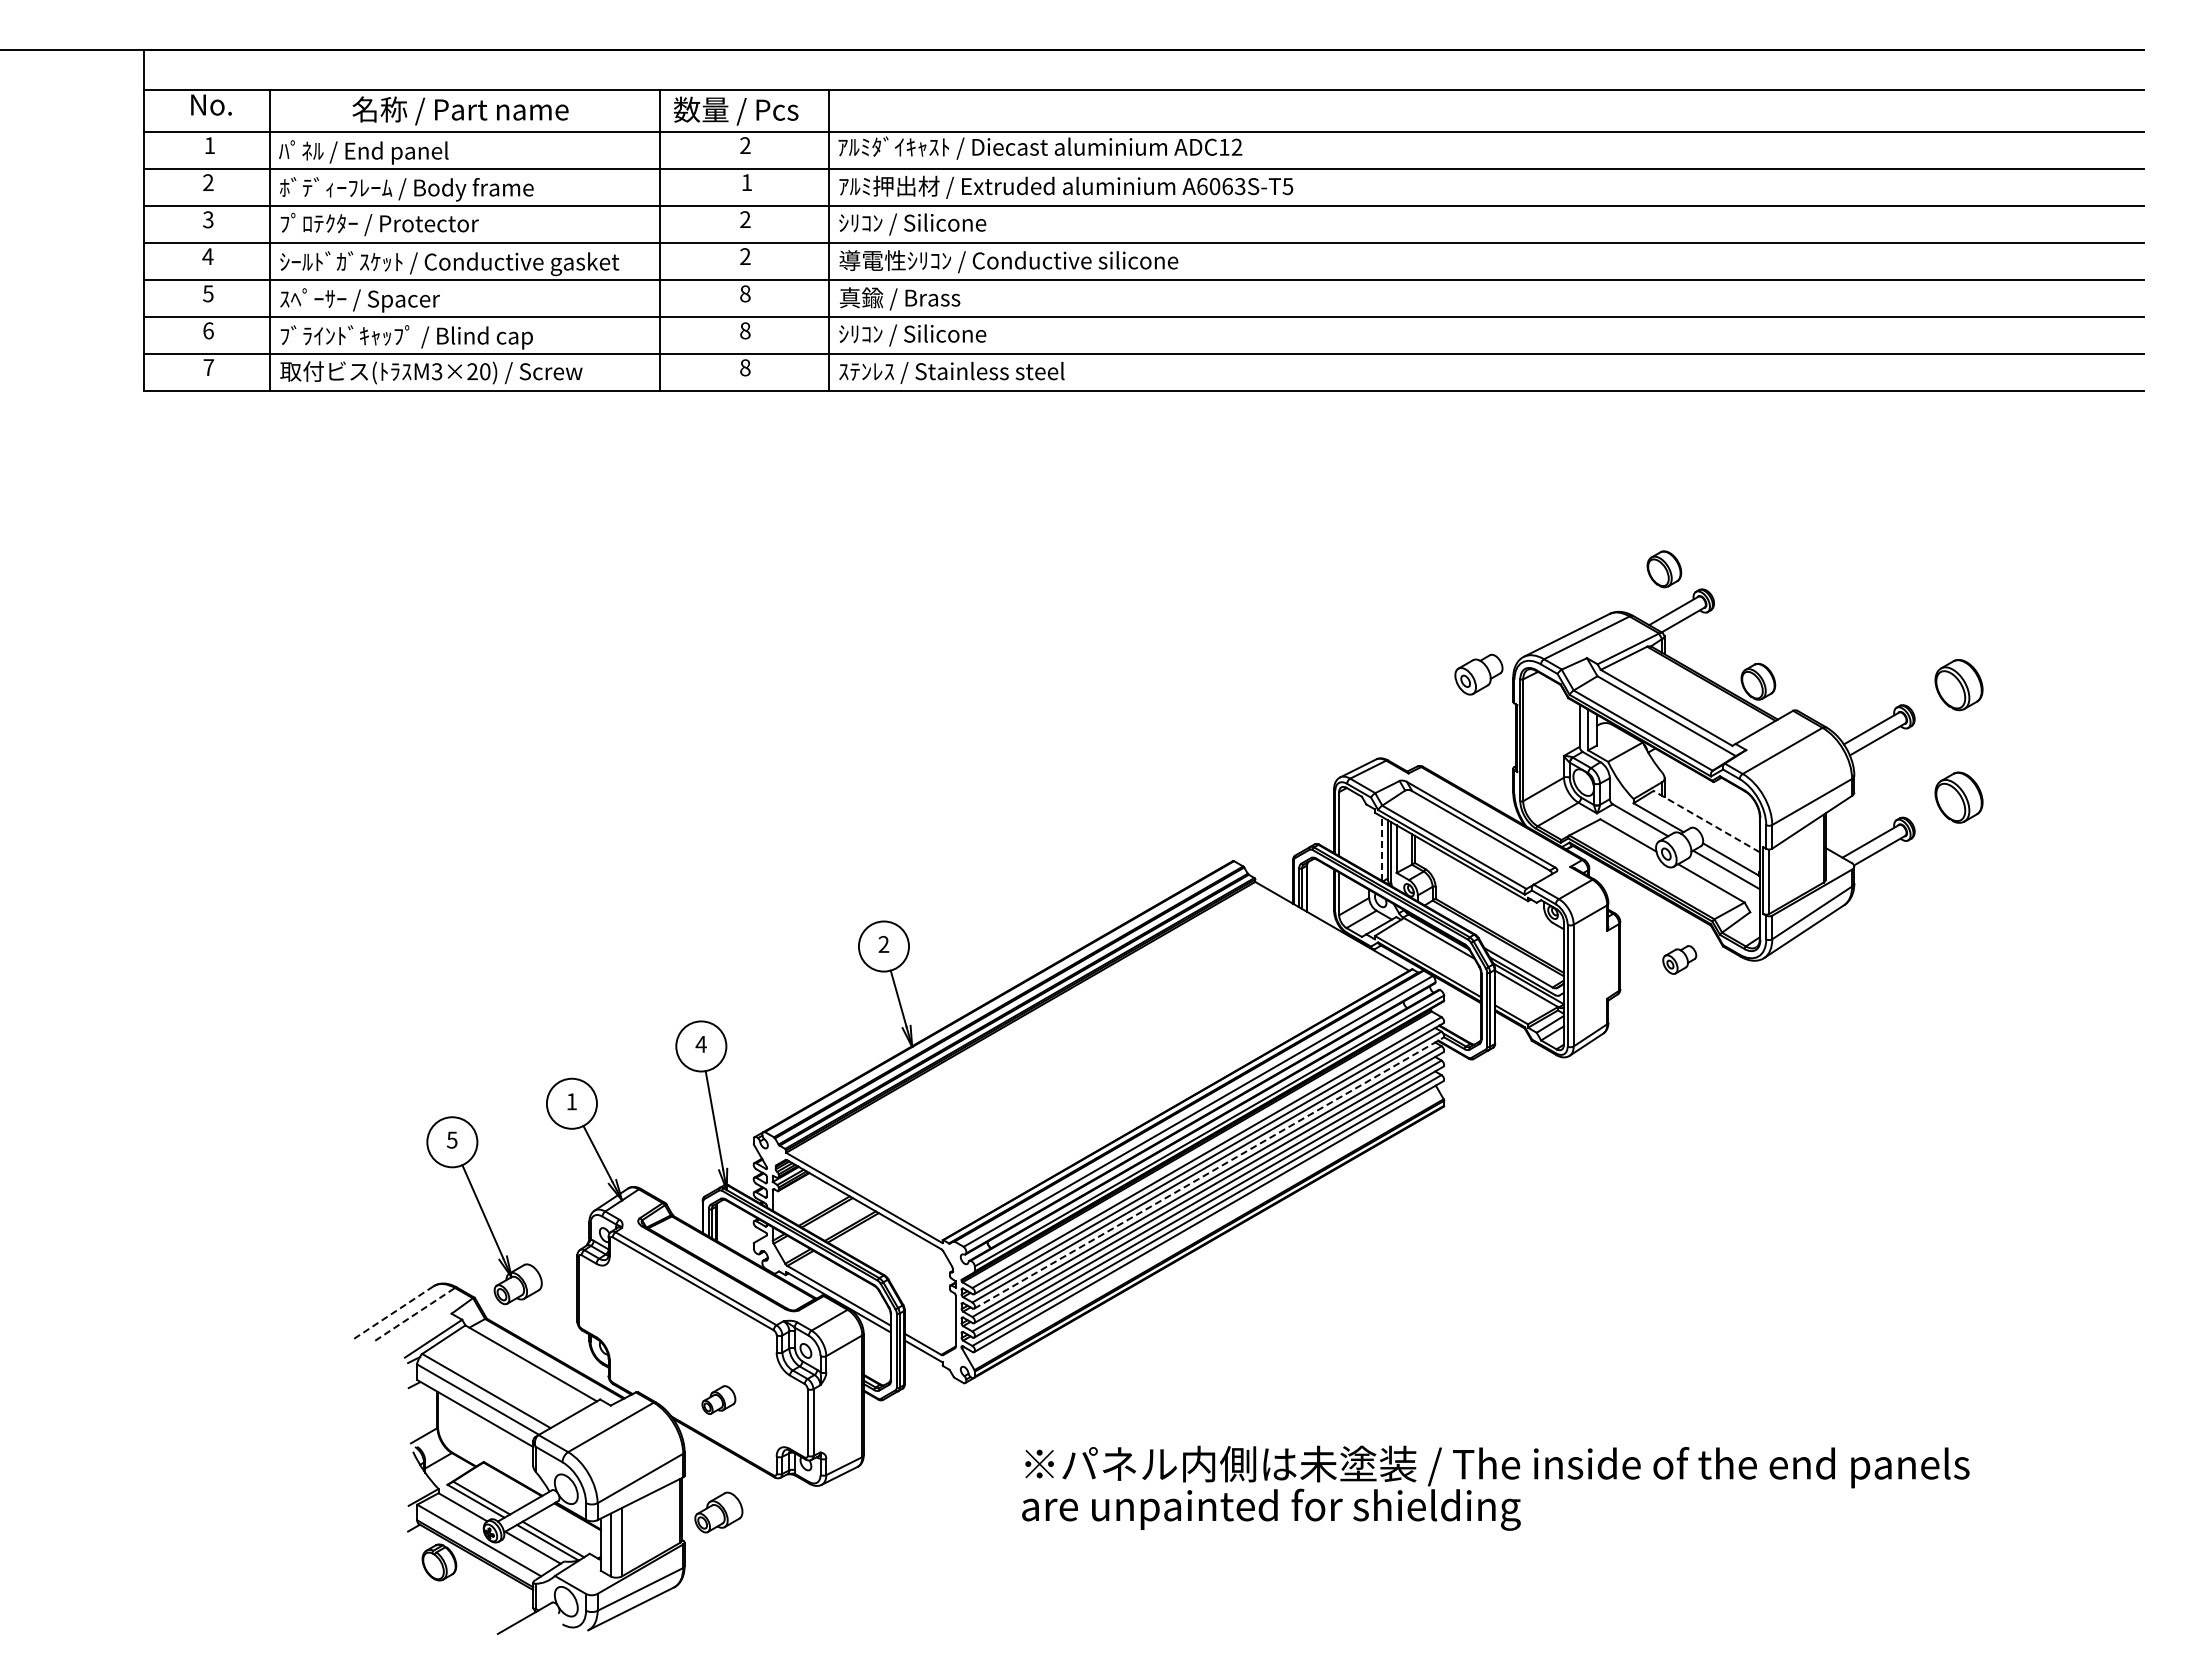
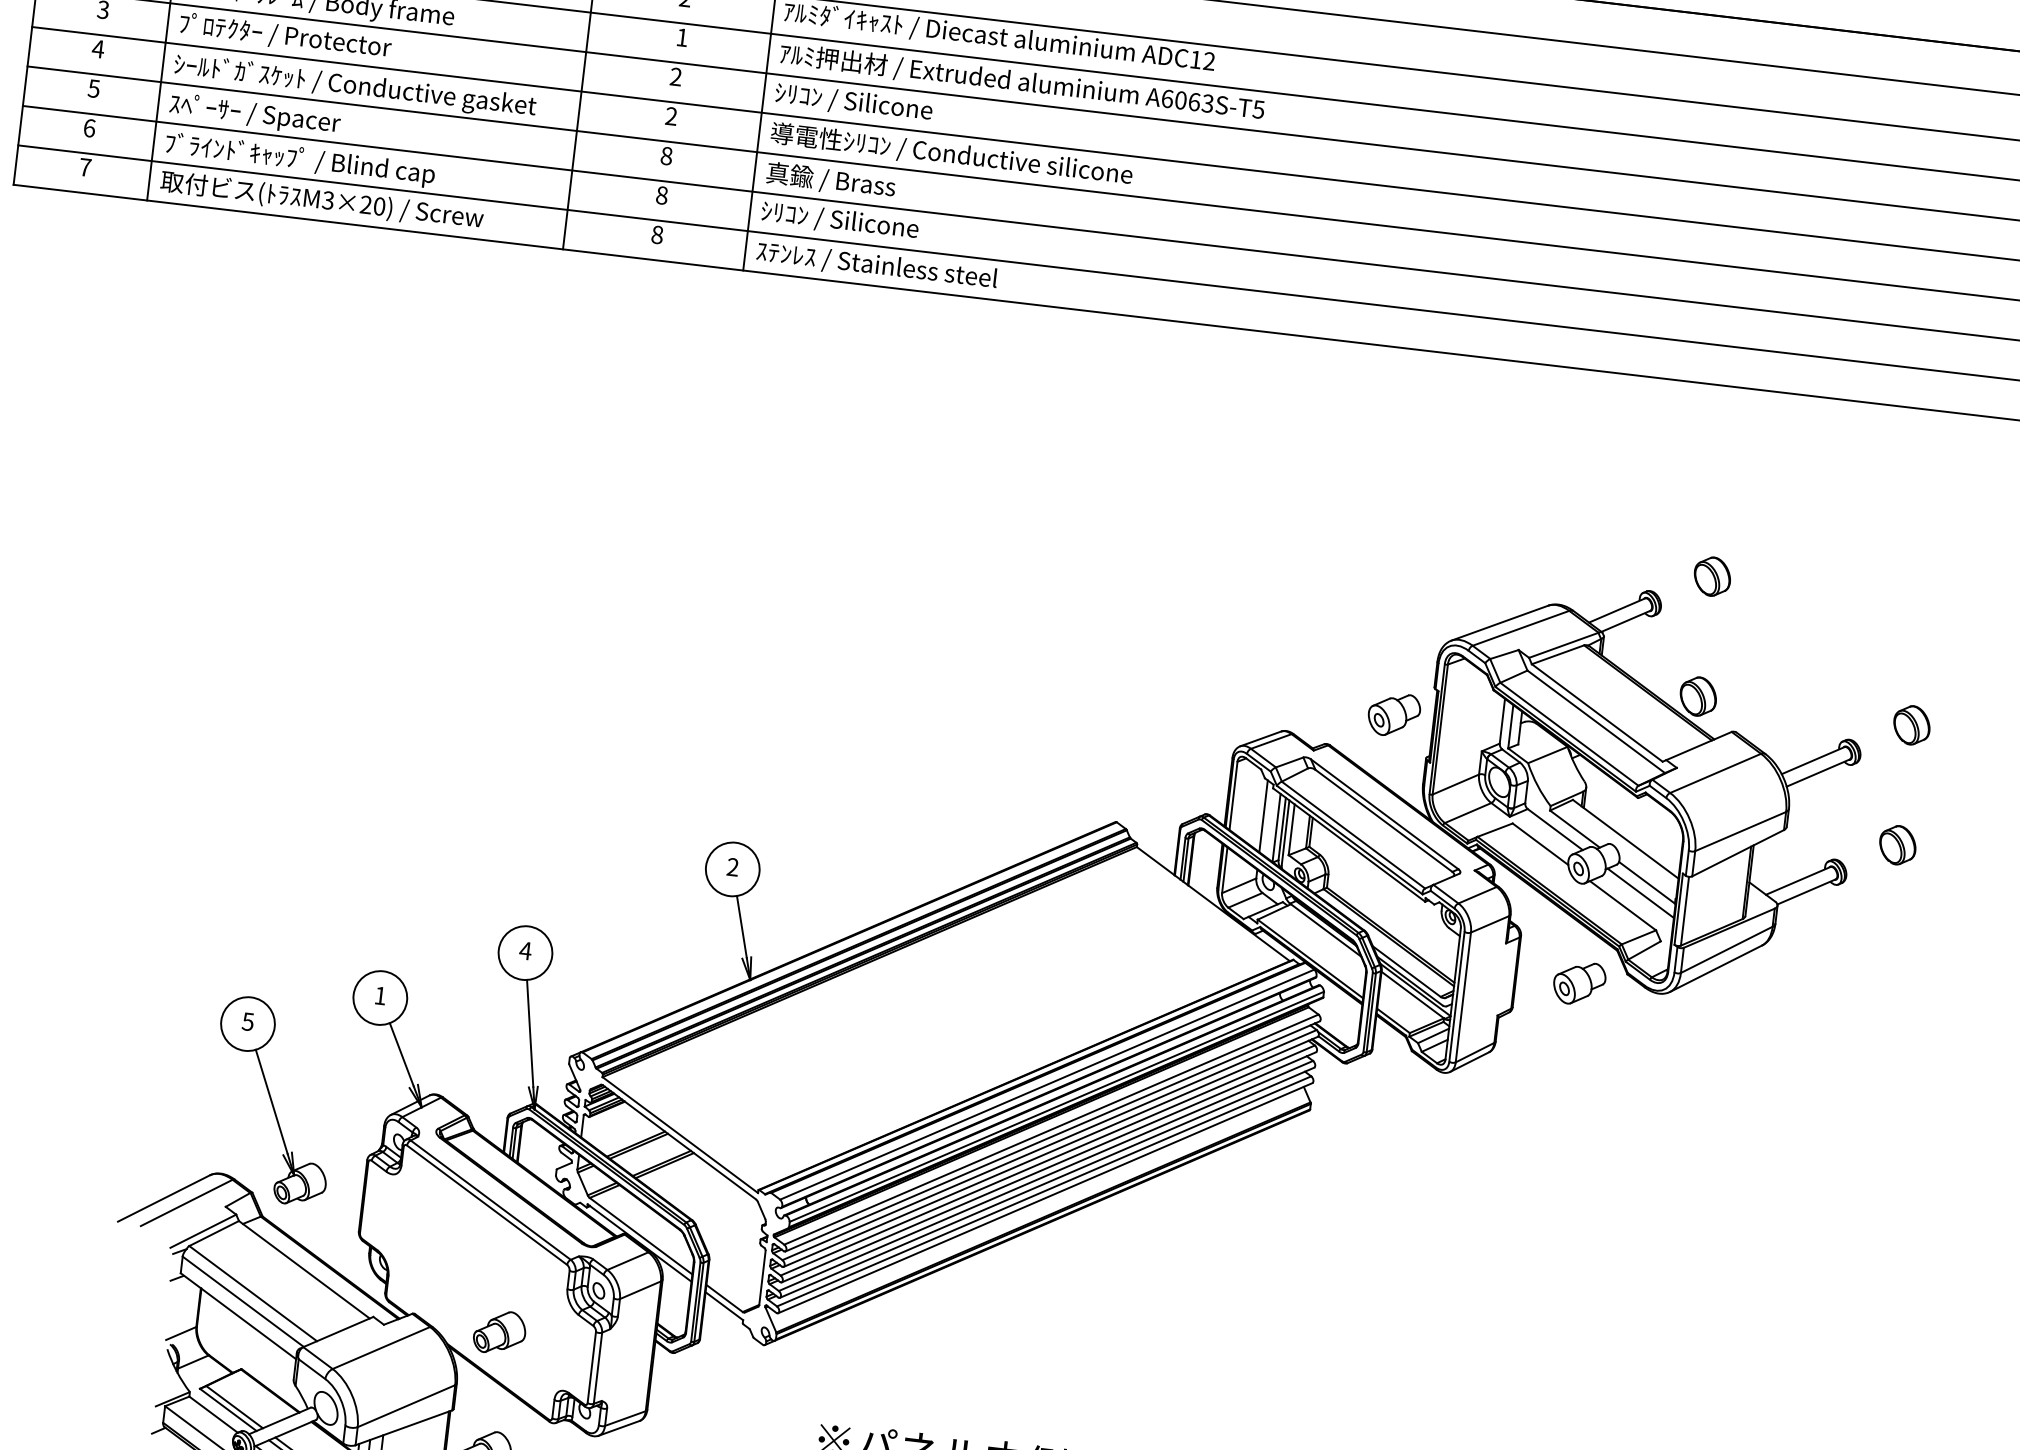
part: (1664, 569) -> (1712, 576), moved
part: (1478, 674) -> (1393, 714), moved
part: (1958, 685) -> (1911, 725), size x0.71
part: (1958, 797) -> (1897, 845), size x0.71
line: (1706, 821) -> (1625, 839), dashed -> solid
line: (1369, 839) -> (1263, 816), added
line: (1382, 849) -> (1276, 828), dashed -> solid
part: (1679, 959) -> (1579, 982), size x1.43
line: (1208, 1173) -> (1050, 1152), dashed -> solid
line: (393, 1312) -> (163, 1198), dashed -> solid
line: (415, 1314) -> (187, 1203), dashed -> solid
part: (718, 1399) -> (499, 1331), size x1.43

